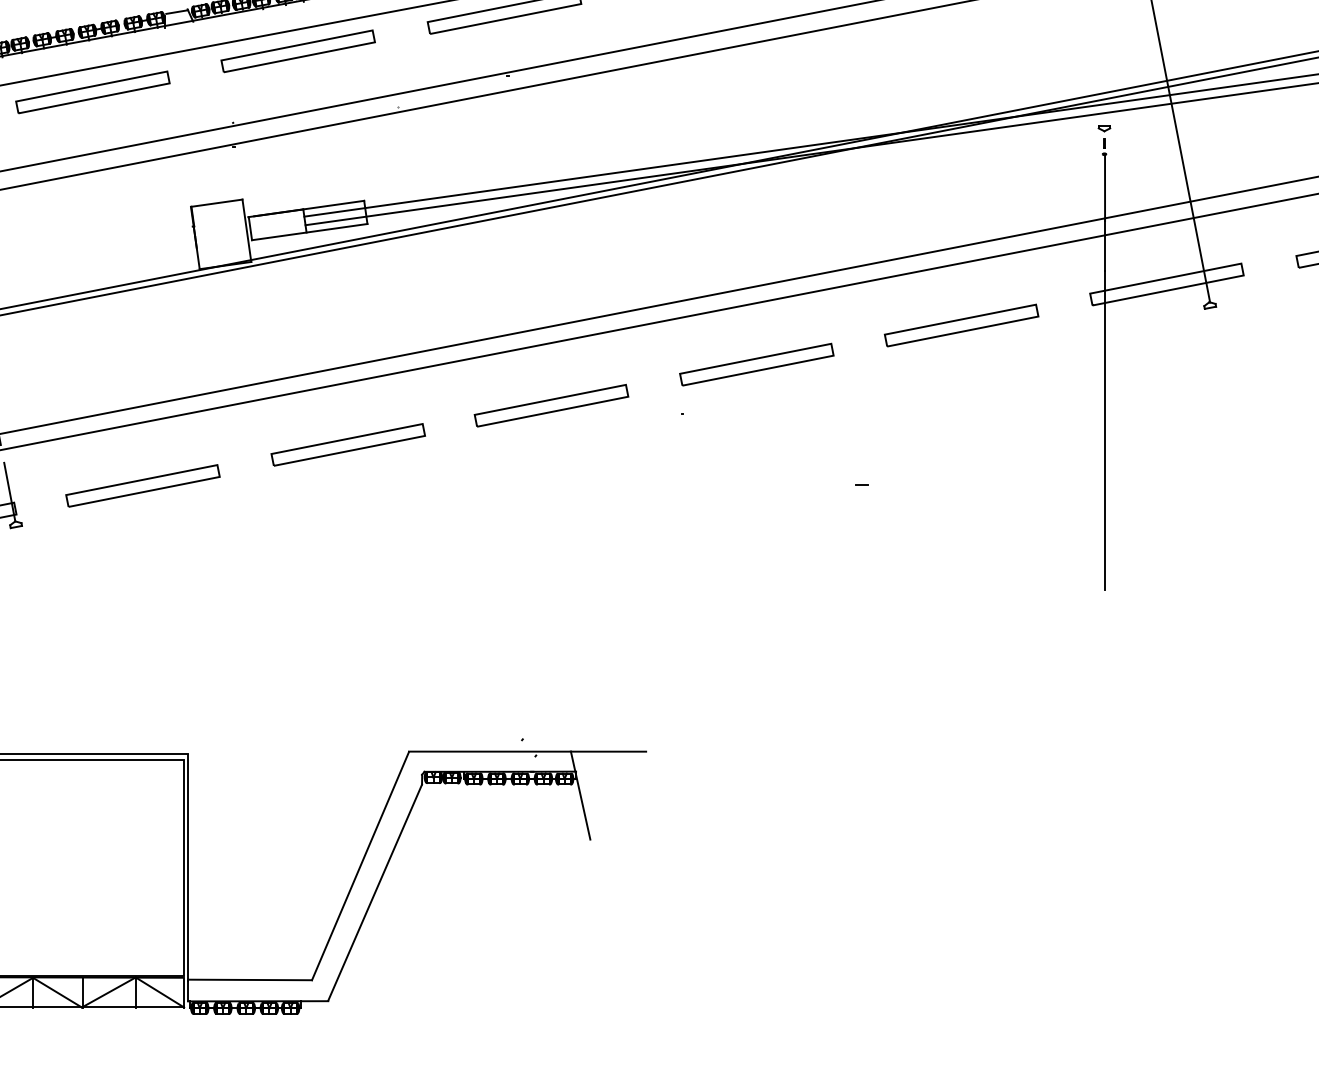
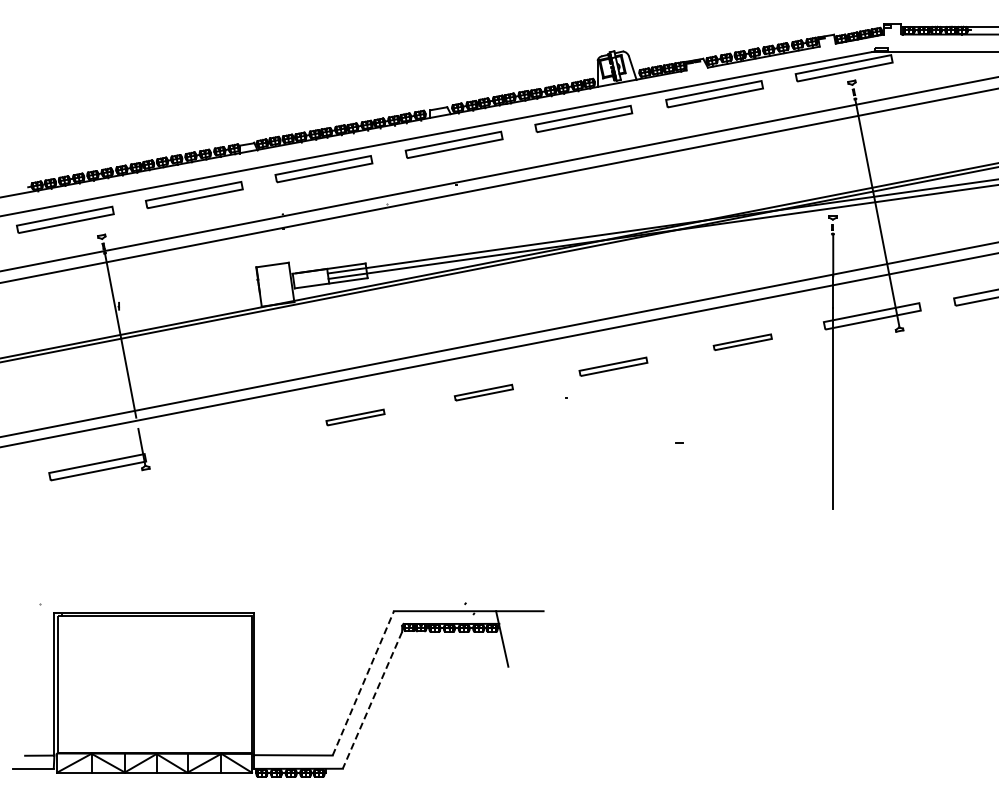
part: (961, 325) -> (742, 342), size x0.6
part: (756, 363) -> (613, 366), size x0.7
part: (550, 405) -> (483, 392), size x0.6
part: (348, 444) -> (355, 417), size x0.6
part: (142, 485) -> (225, 443), removed
line: (360, 866) -> (363, 683), solid -> dashed
line: (375, 893) -> (372, 700), solid -> dashed

